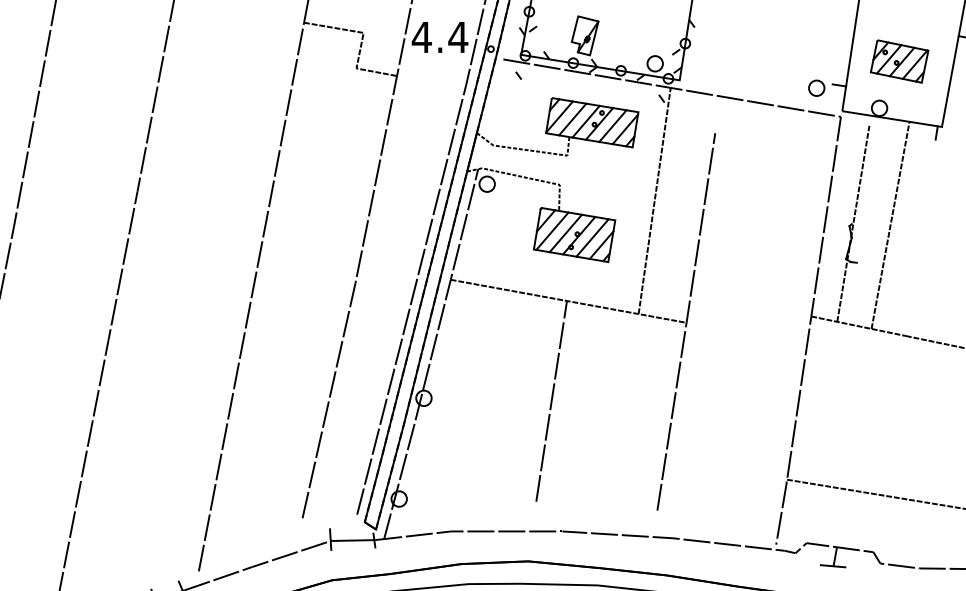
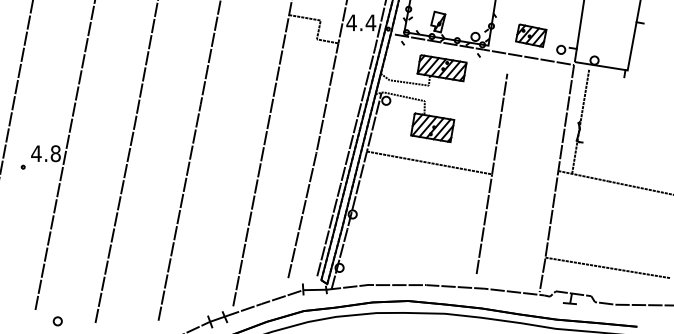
part: (900, 61) -> (531, 35), moved
line: (653, 200) -> (474, 109), removed
line: (890, 225) -> (600, 122), removed
line: (551, 400) -> (420, 215), removed

